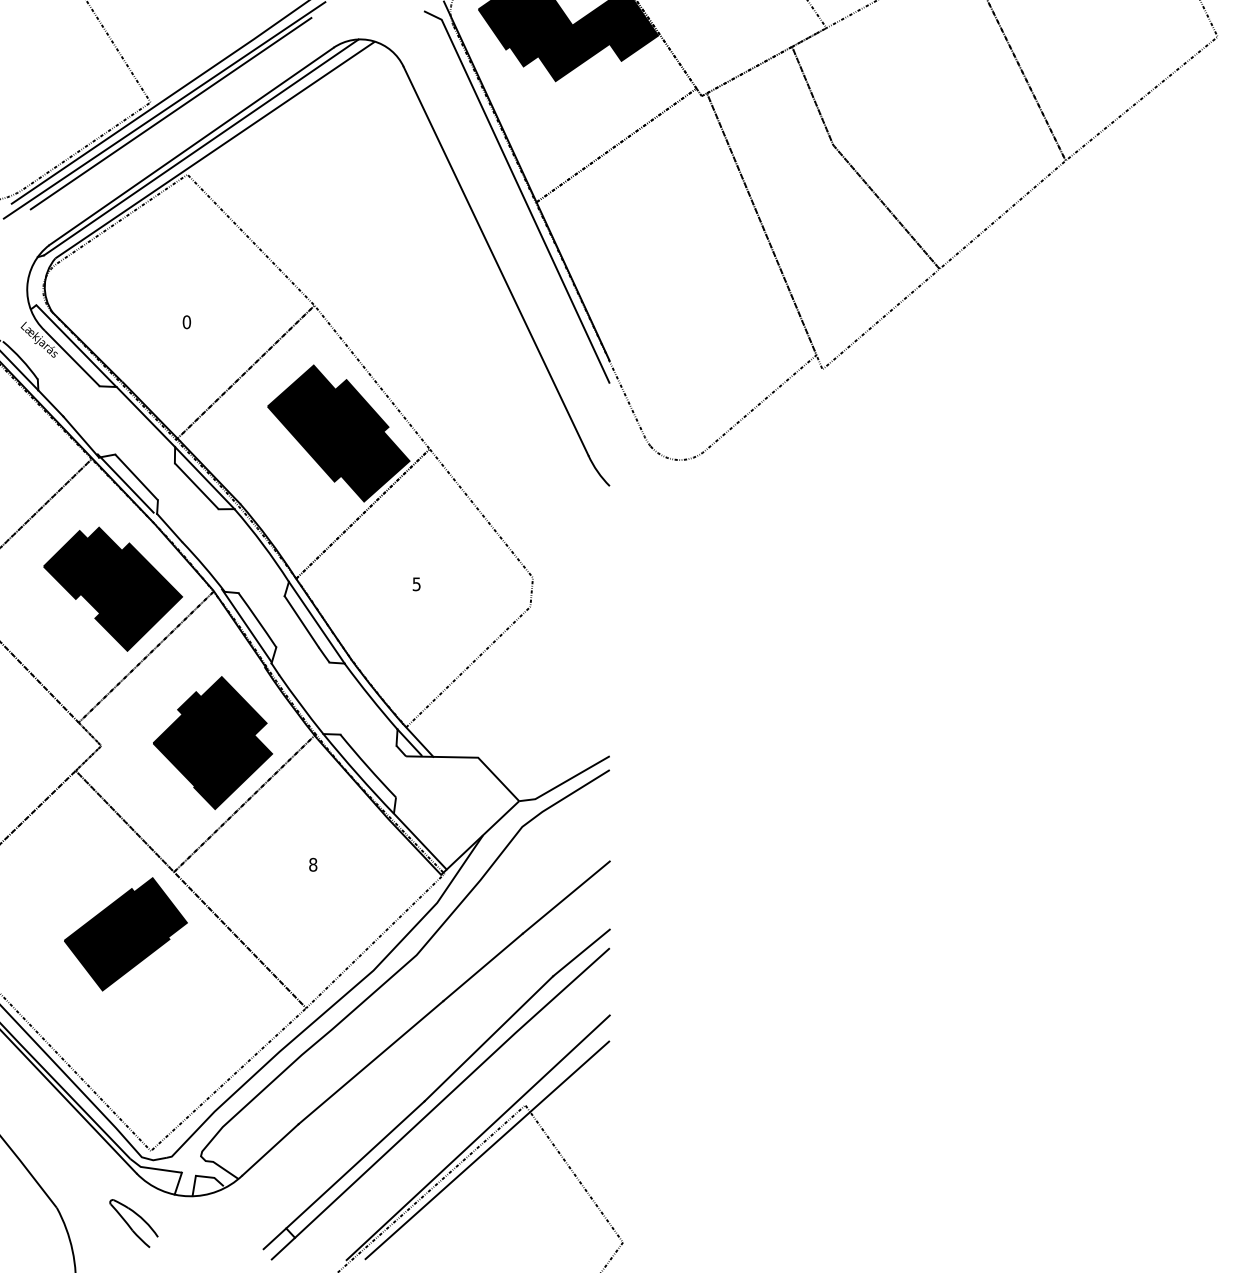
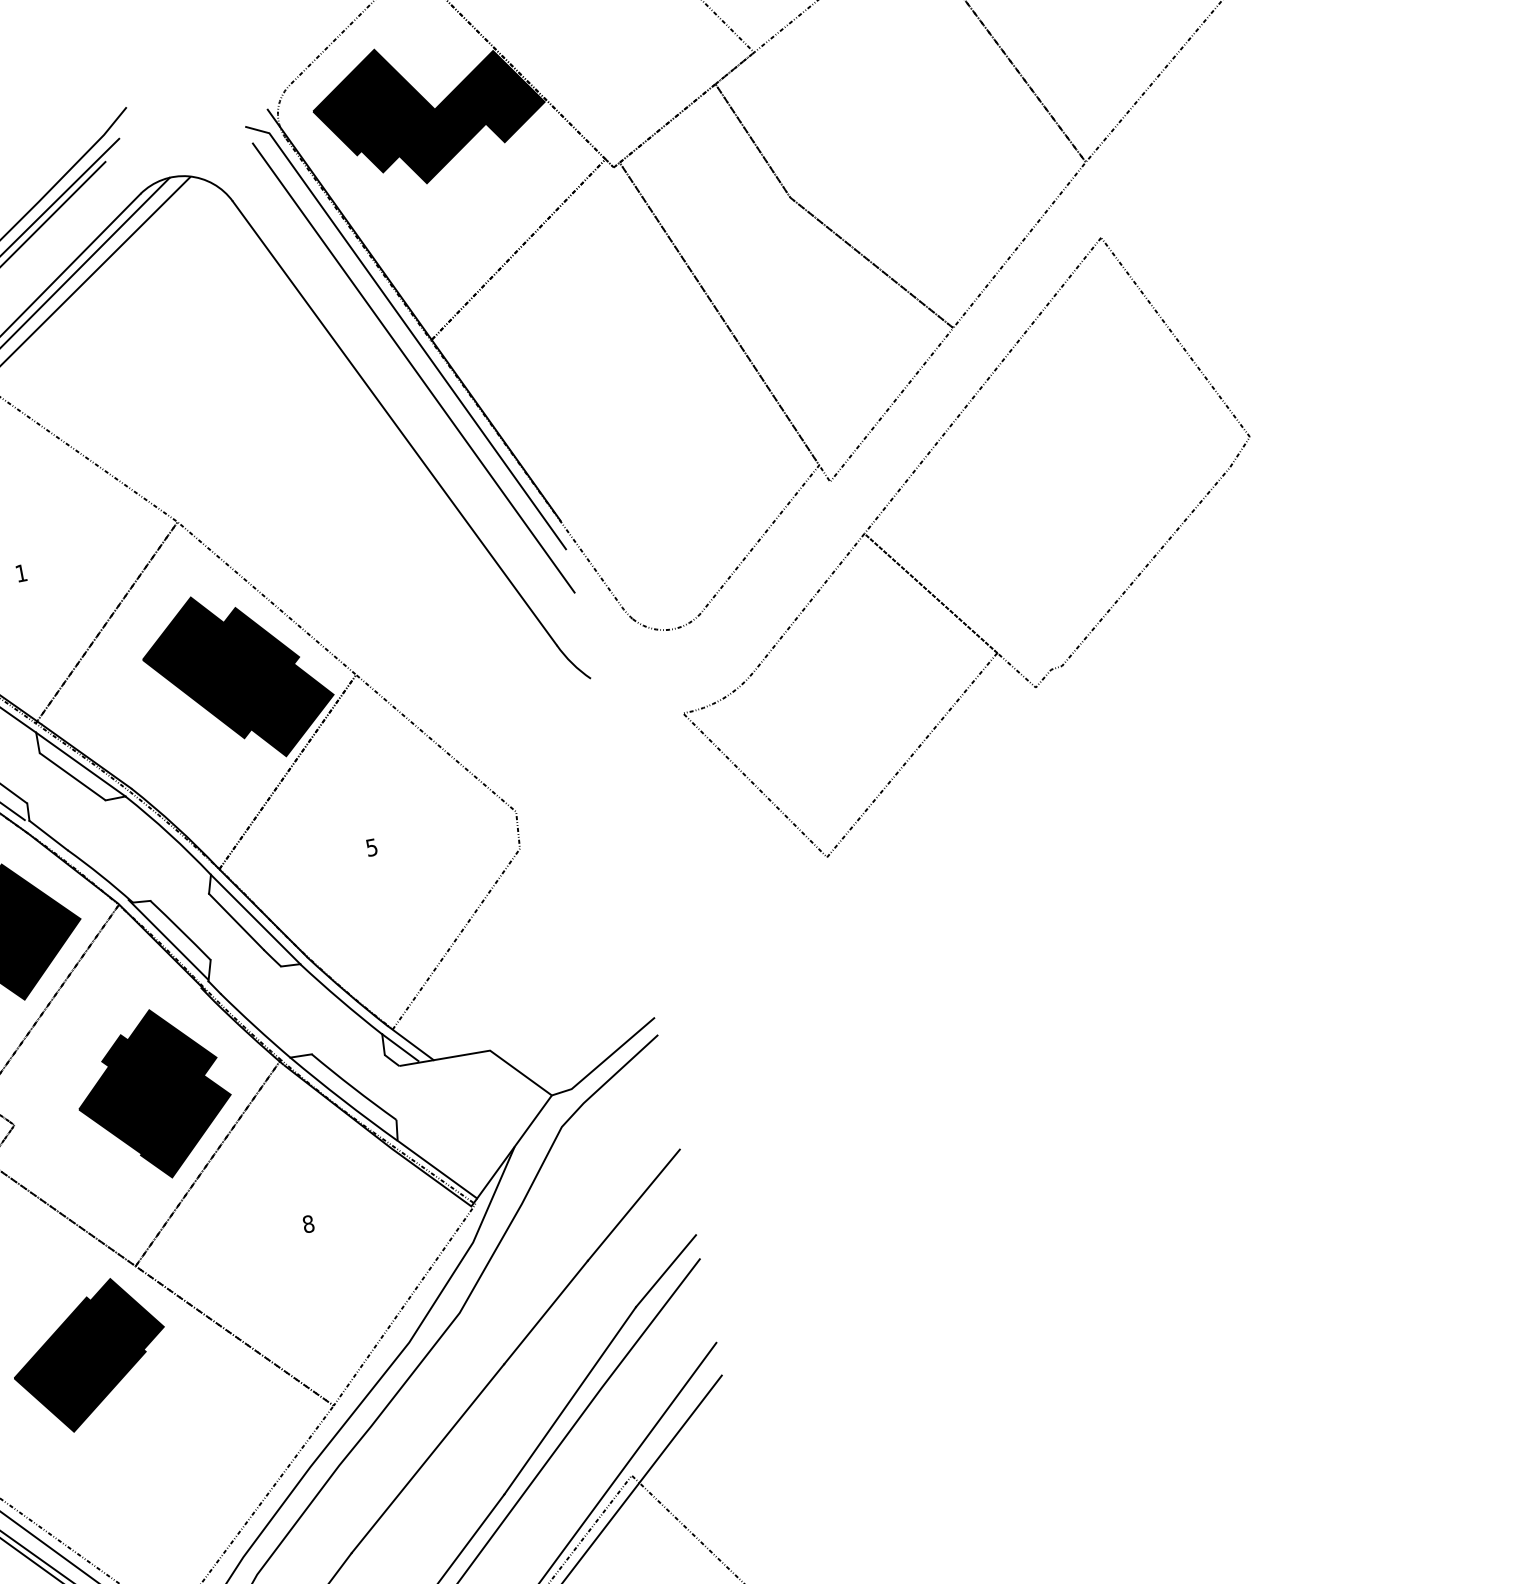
line: (518, 221) -> (413, 368), added
text: (186, 322) -> (20, 573), 0 -> 1
part: (880, 463) -> (925, 586), added

